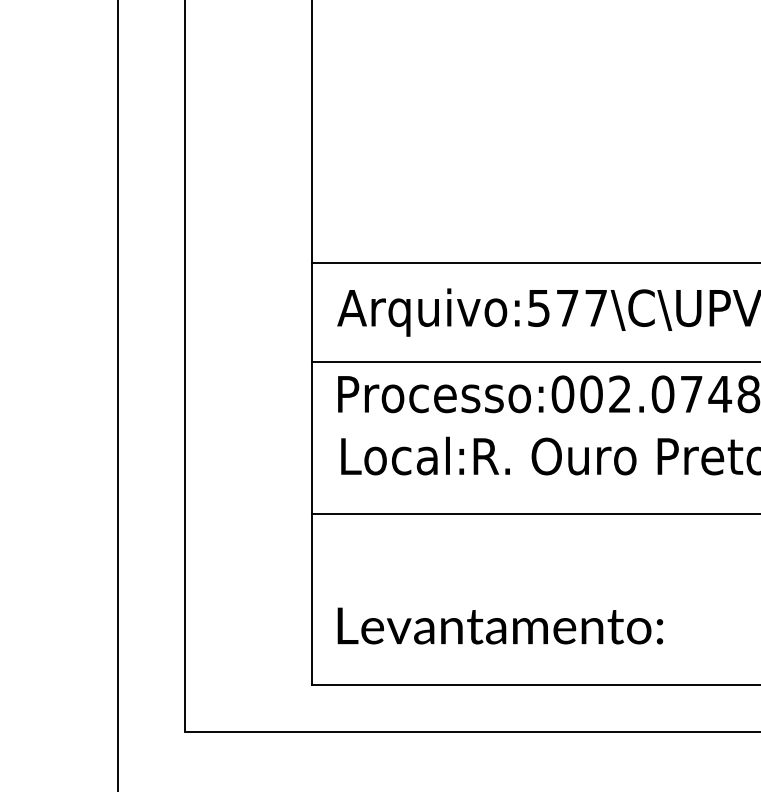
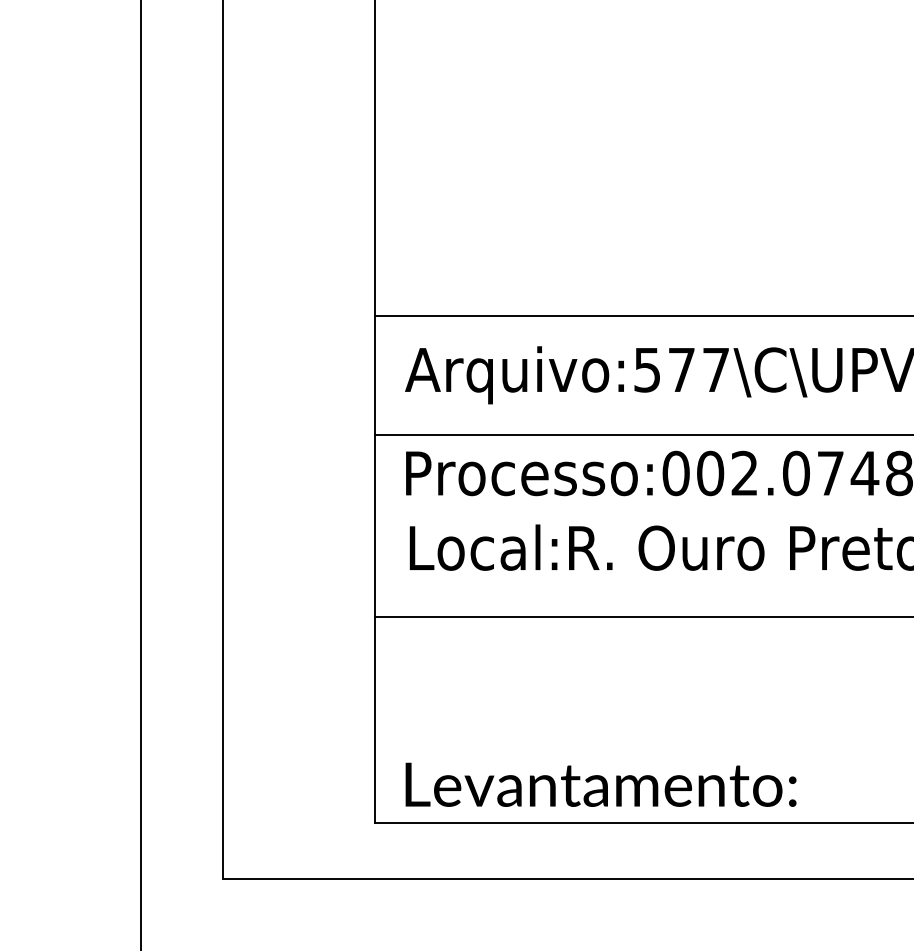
text: (499, 625) -> (600, 784), moved

